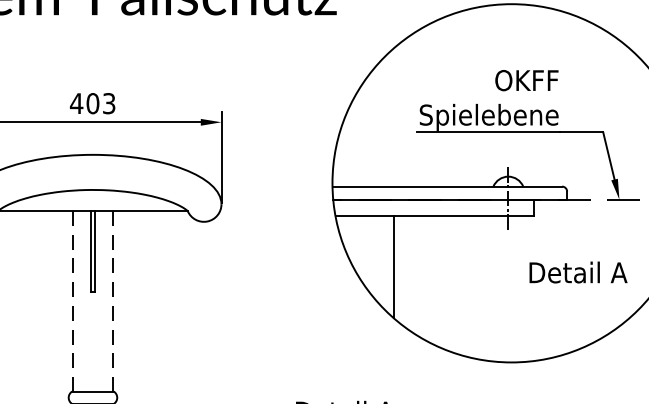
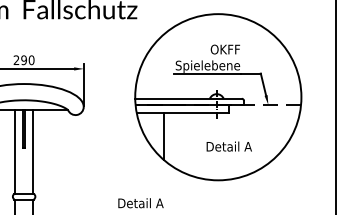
text: (91, 104) -> (23, 60), 403 -> 290
text: (576, 272) -> (228, 146), moved
line: (72, 300) -> (14, 151), dashed -> solid
line: (113, 300) -> (33, 151), dashed -> solid

